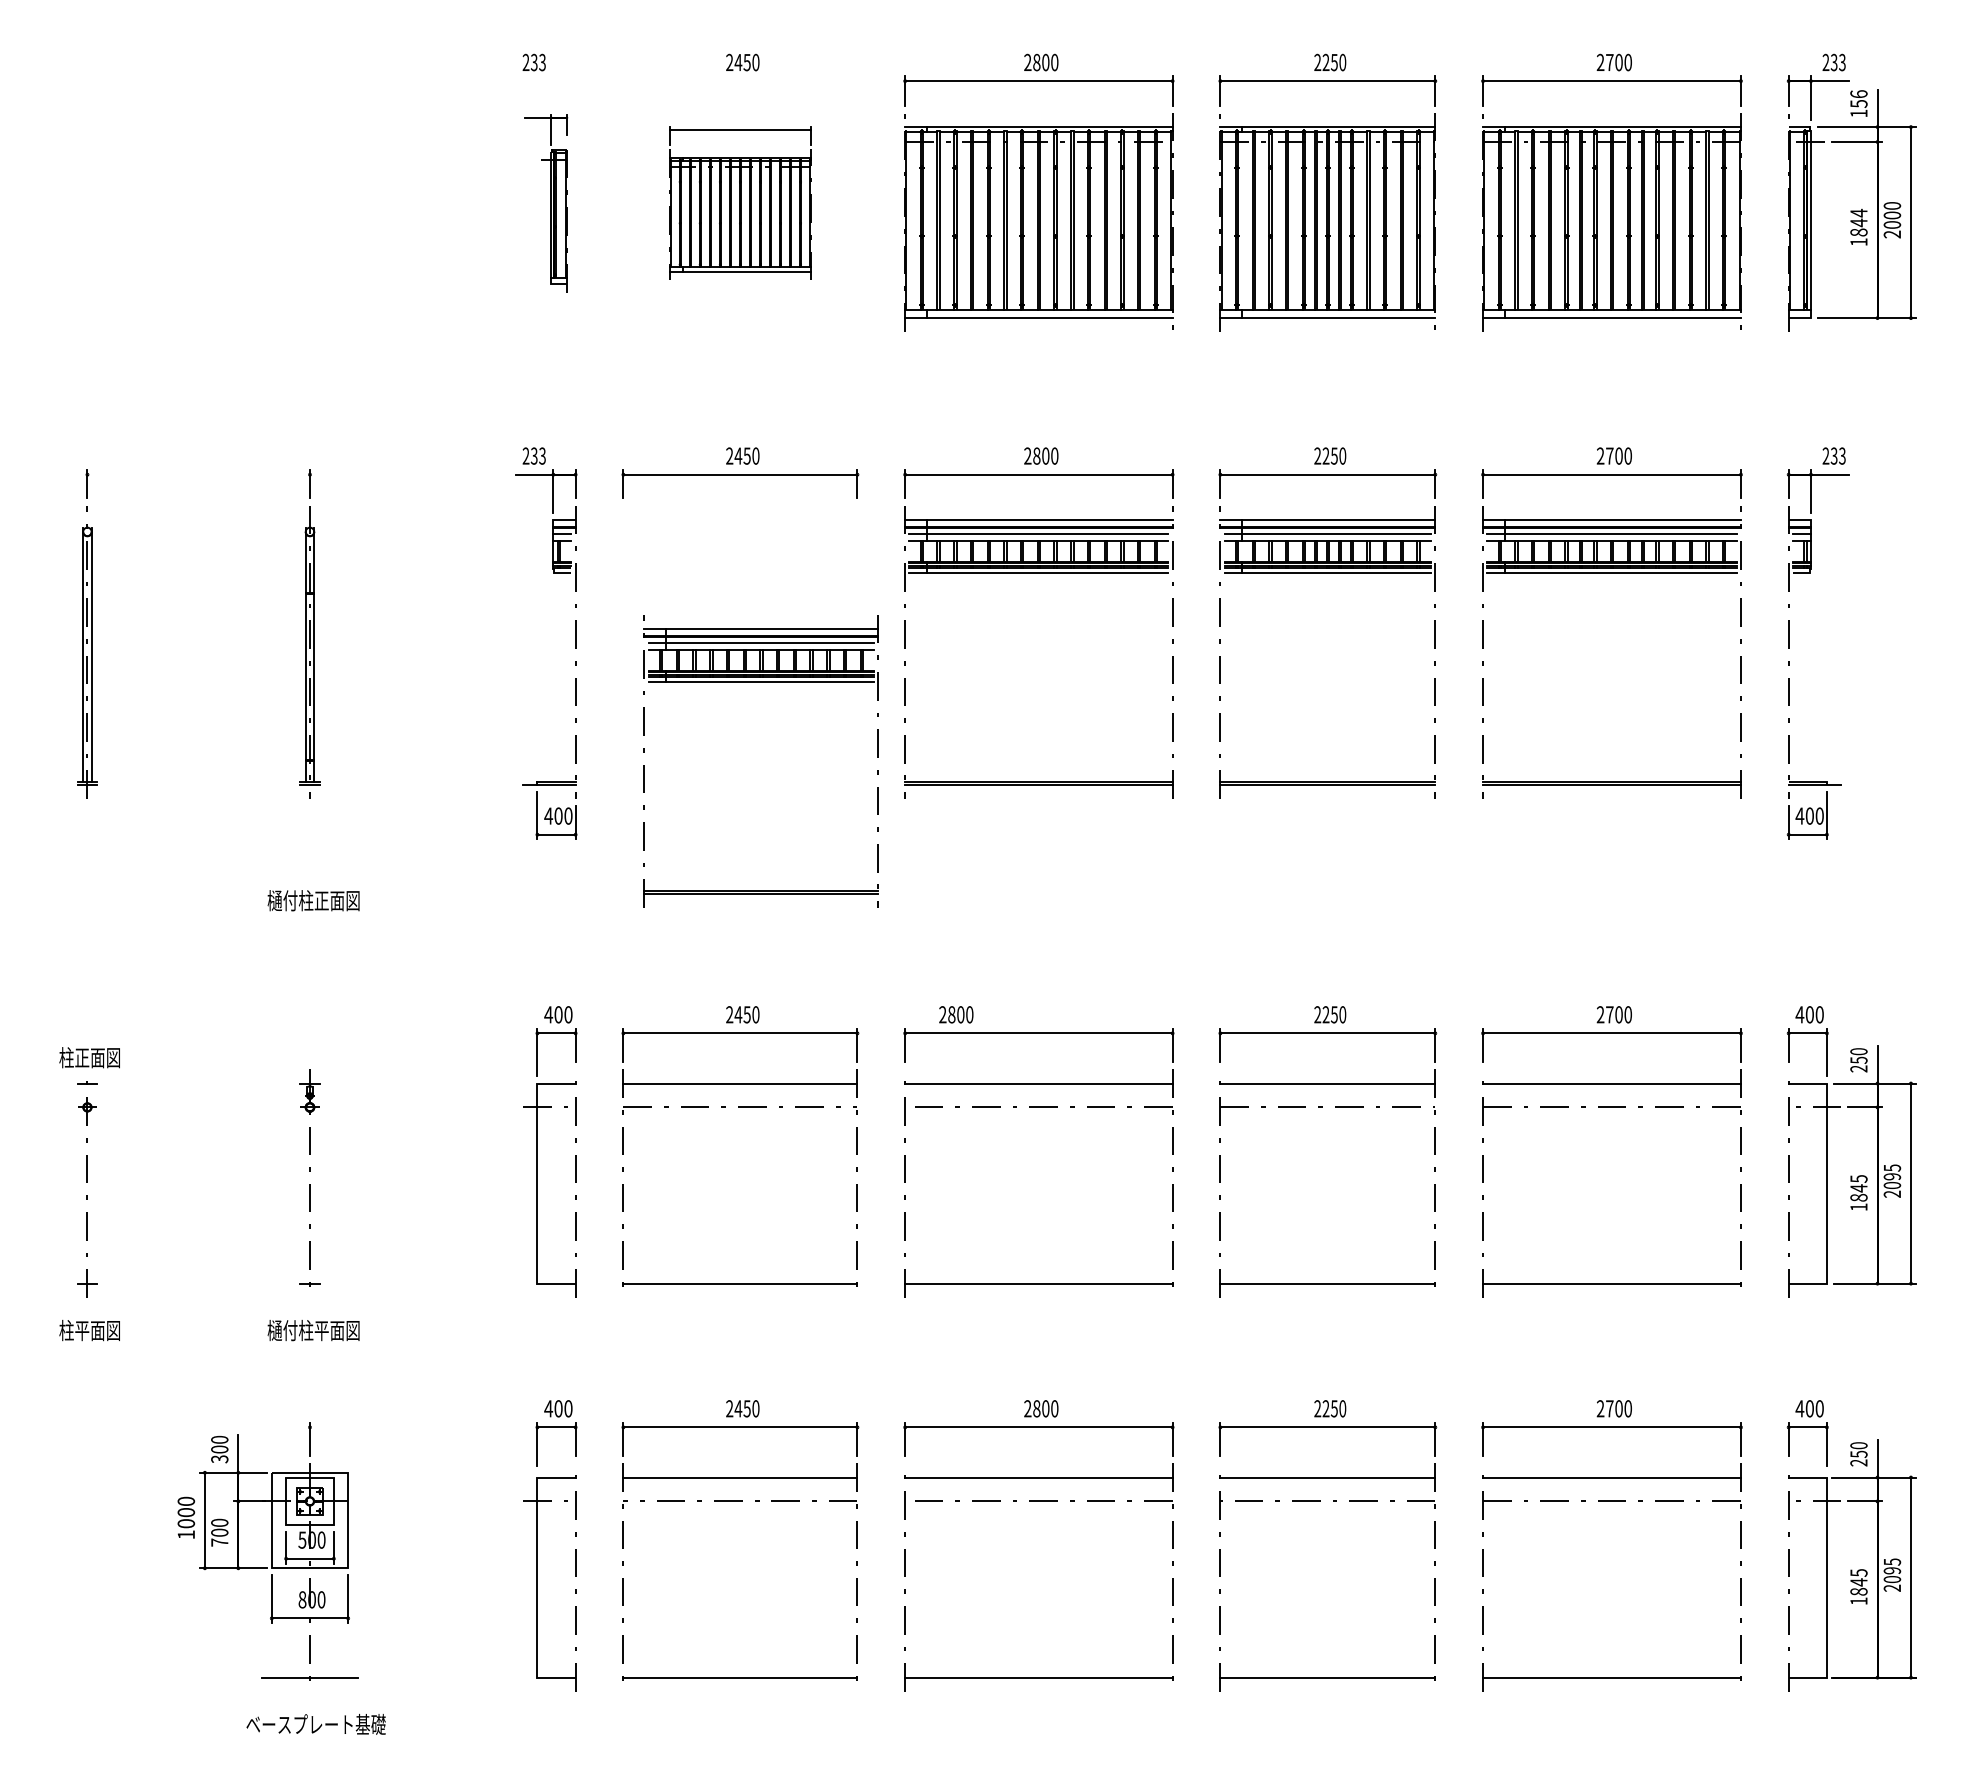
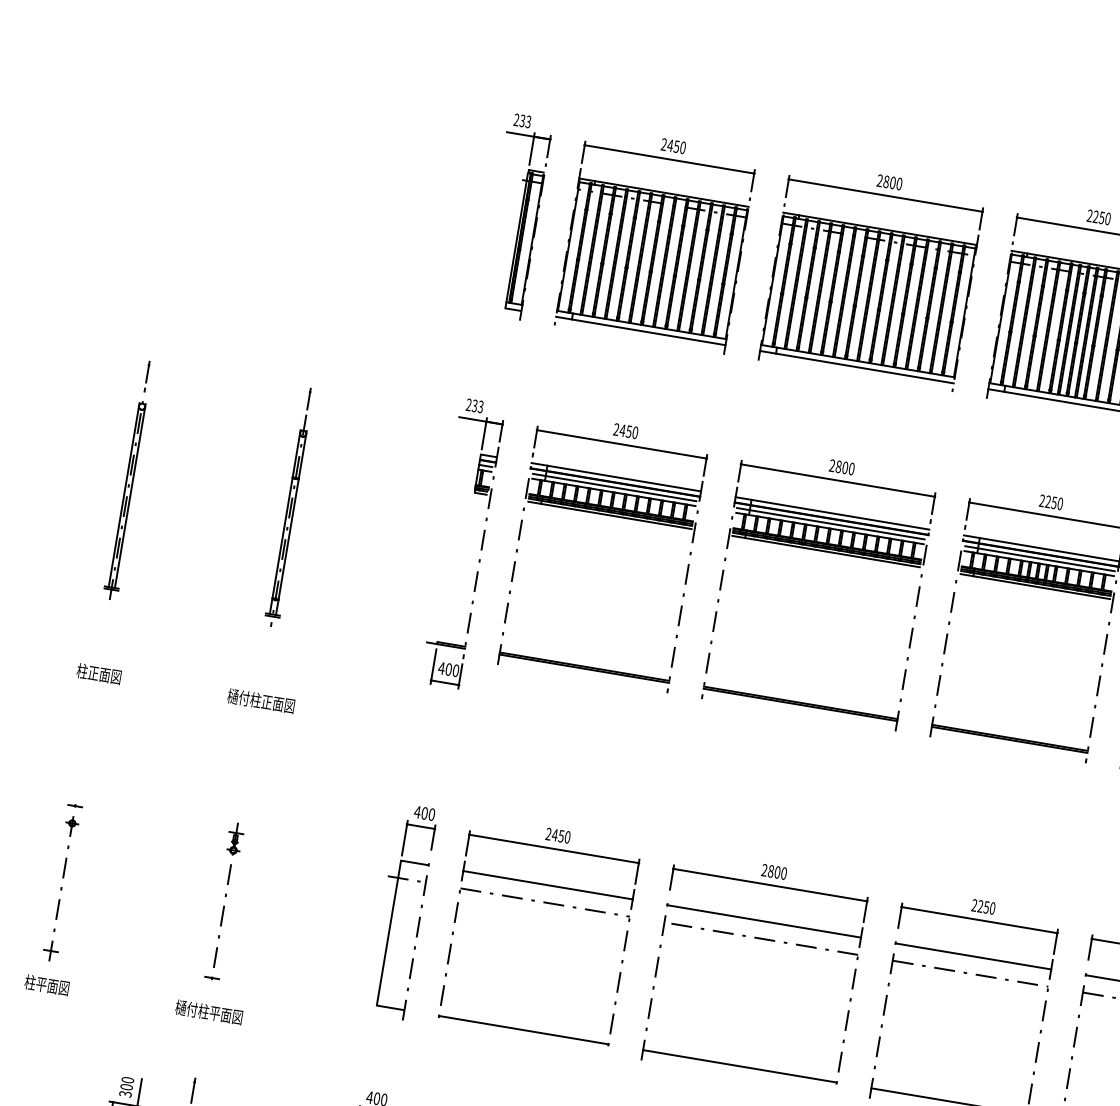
part: (546, 203) -> (514, 224), size x1.43
part: (740, 203) -> (654, 248), size x1.67
part: (760, 682) -> (609, 515), moved
text: (956, 1014) -> (774, 871), moved
text: (89, 1057) -> (98, 673), moved

